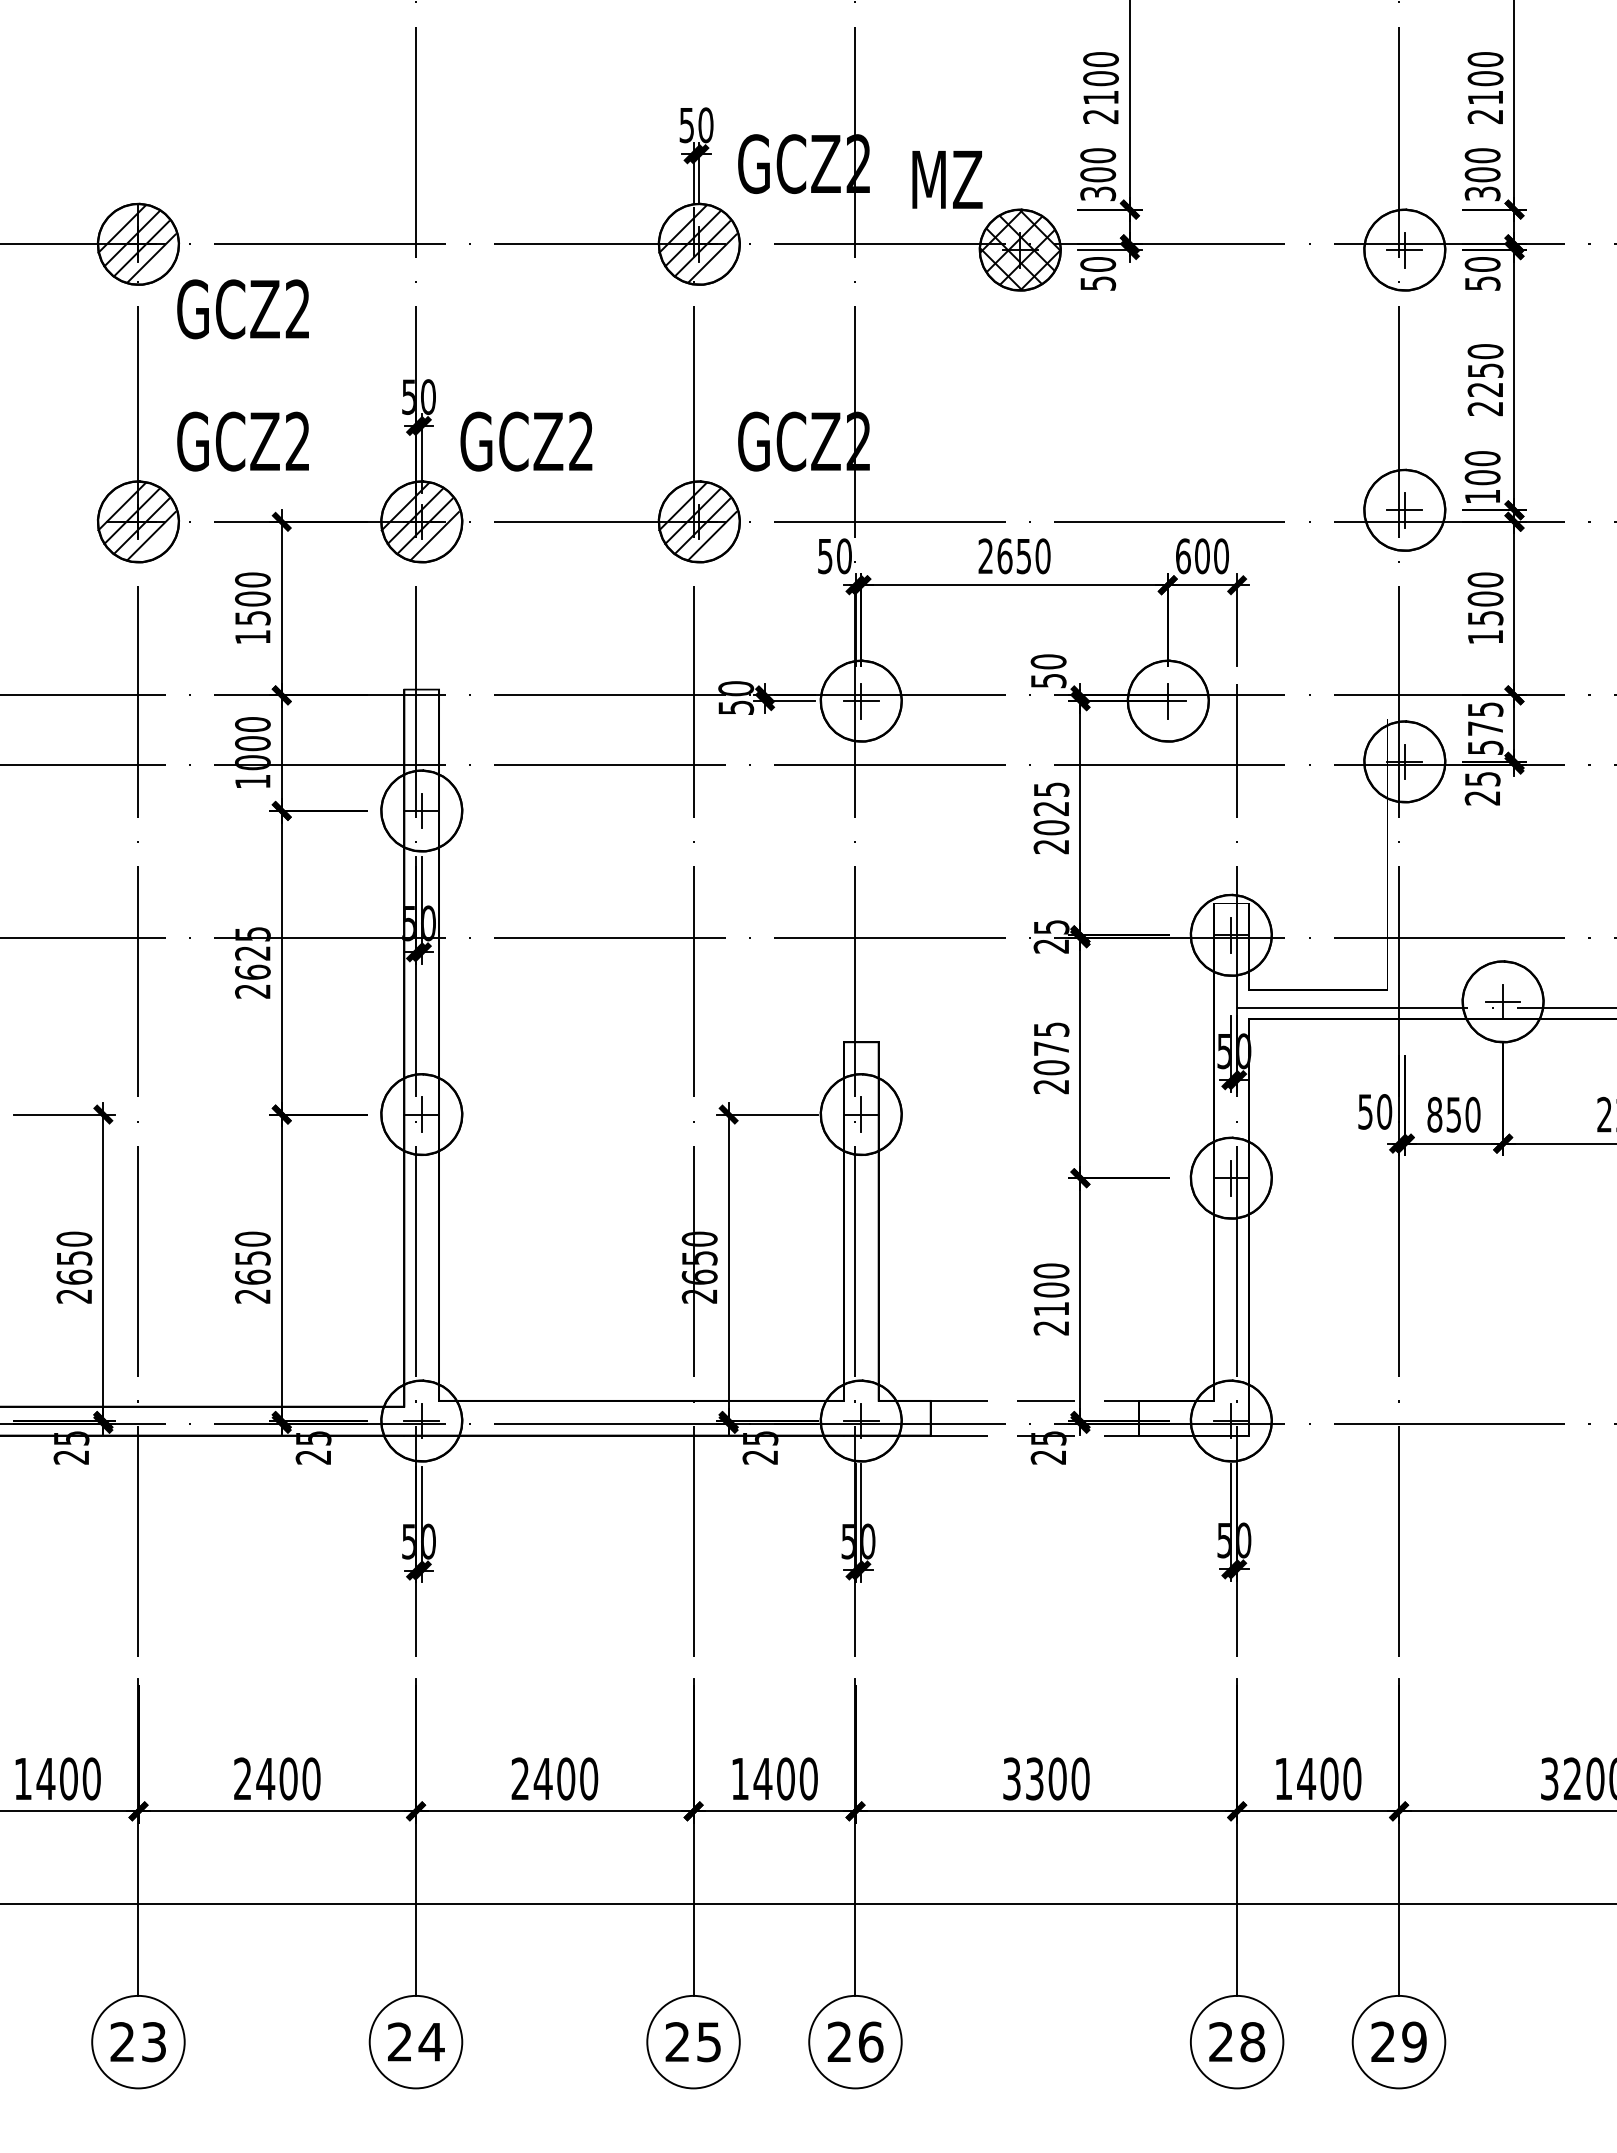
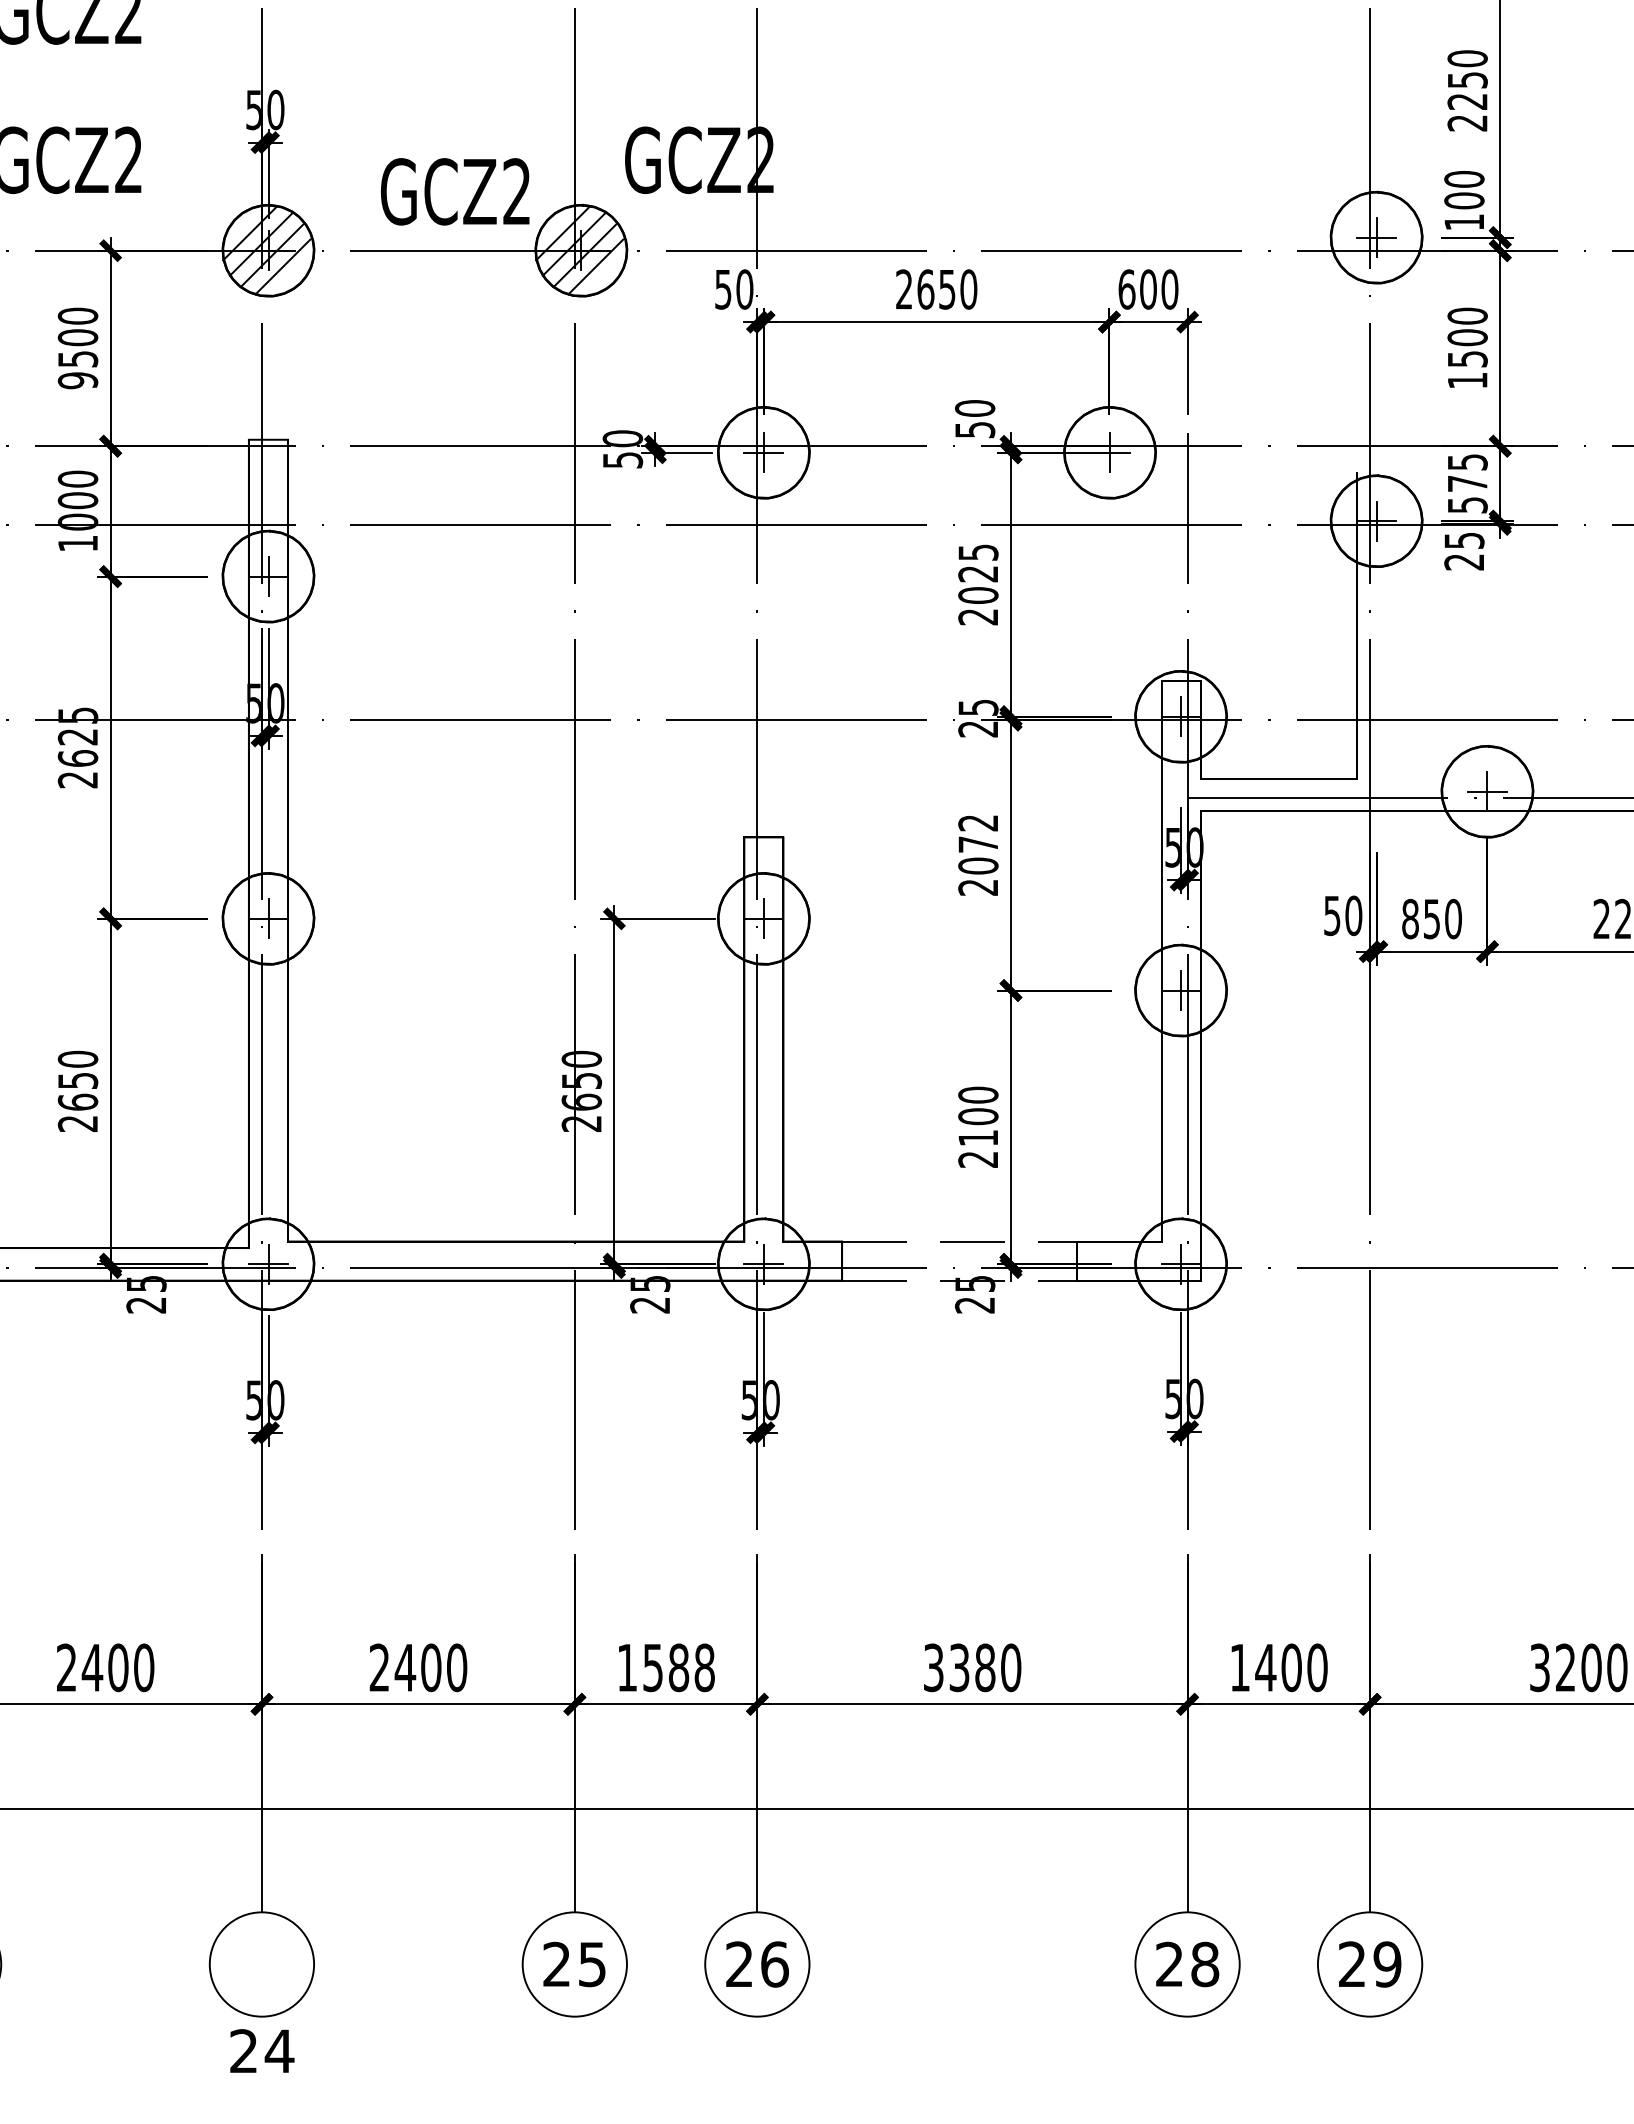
text: (526, 441) -> (455, 191), moved
text: (252, 636) -> (77, 379), 1500 -> 9500
text: (1051, 1029) -> (978, 822), 2075 -> 2072
text: (785, 1778) -> (678, 1667), 1400 -> 1588
text: (1057, 1778) -> (985, 1667), 3300 -> 3380
text: (416, 2041) -> (262, 2050), moved

